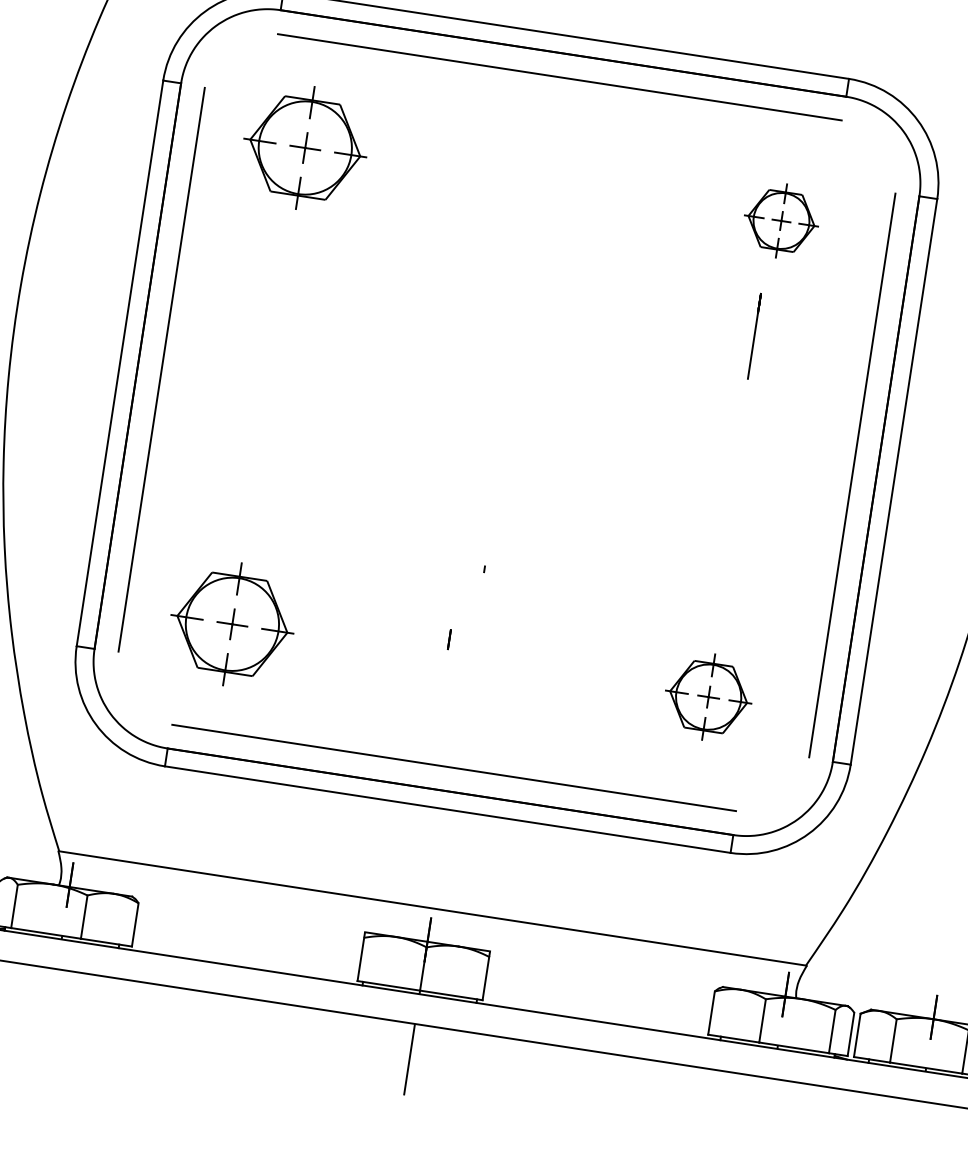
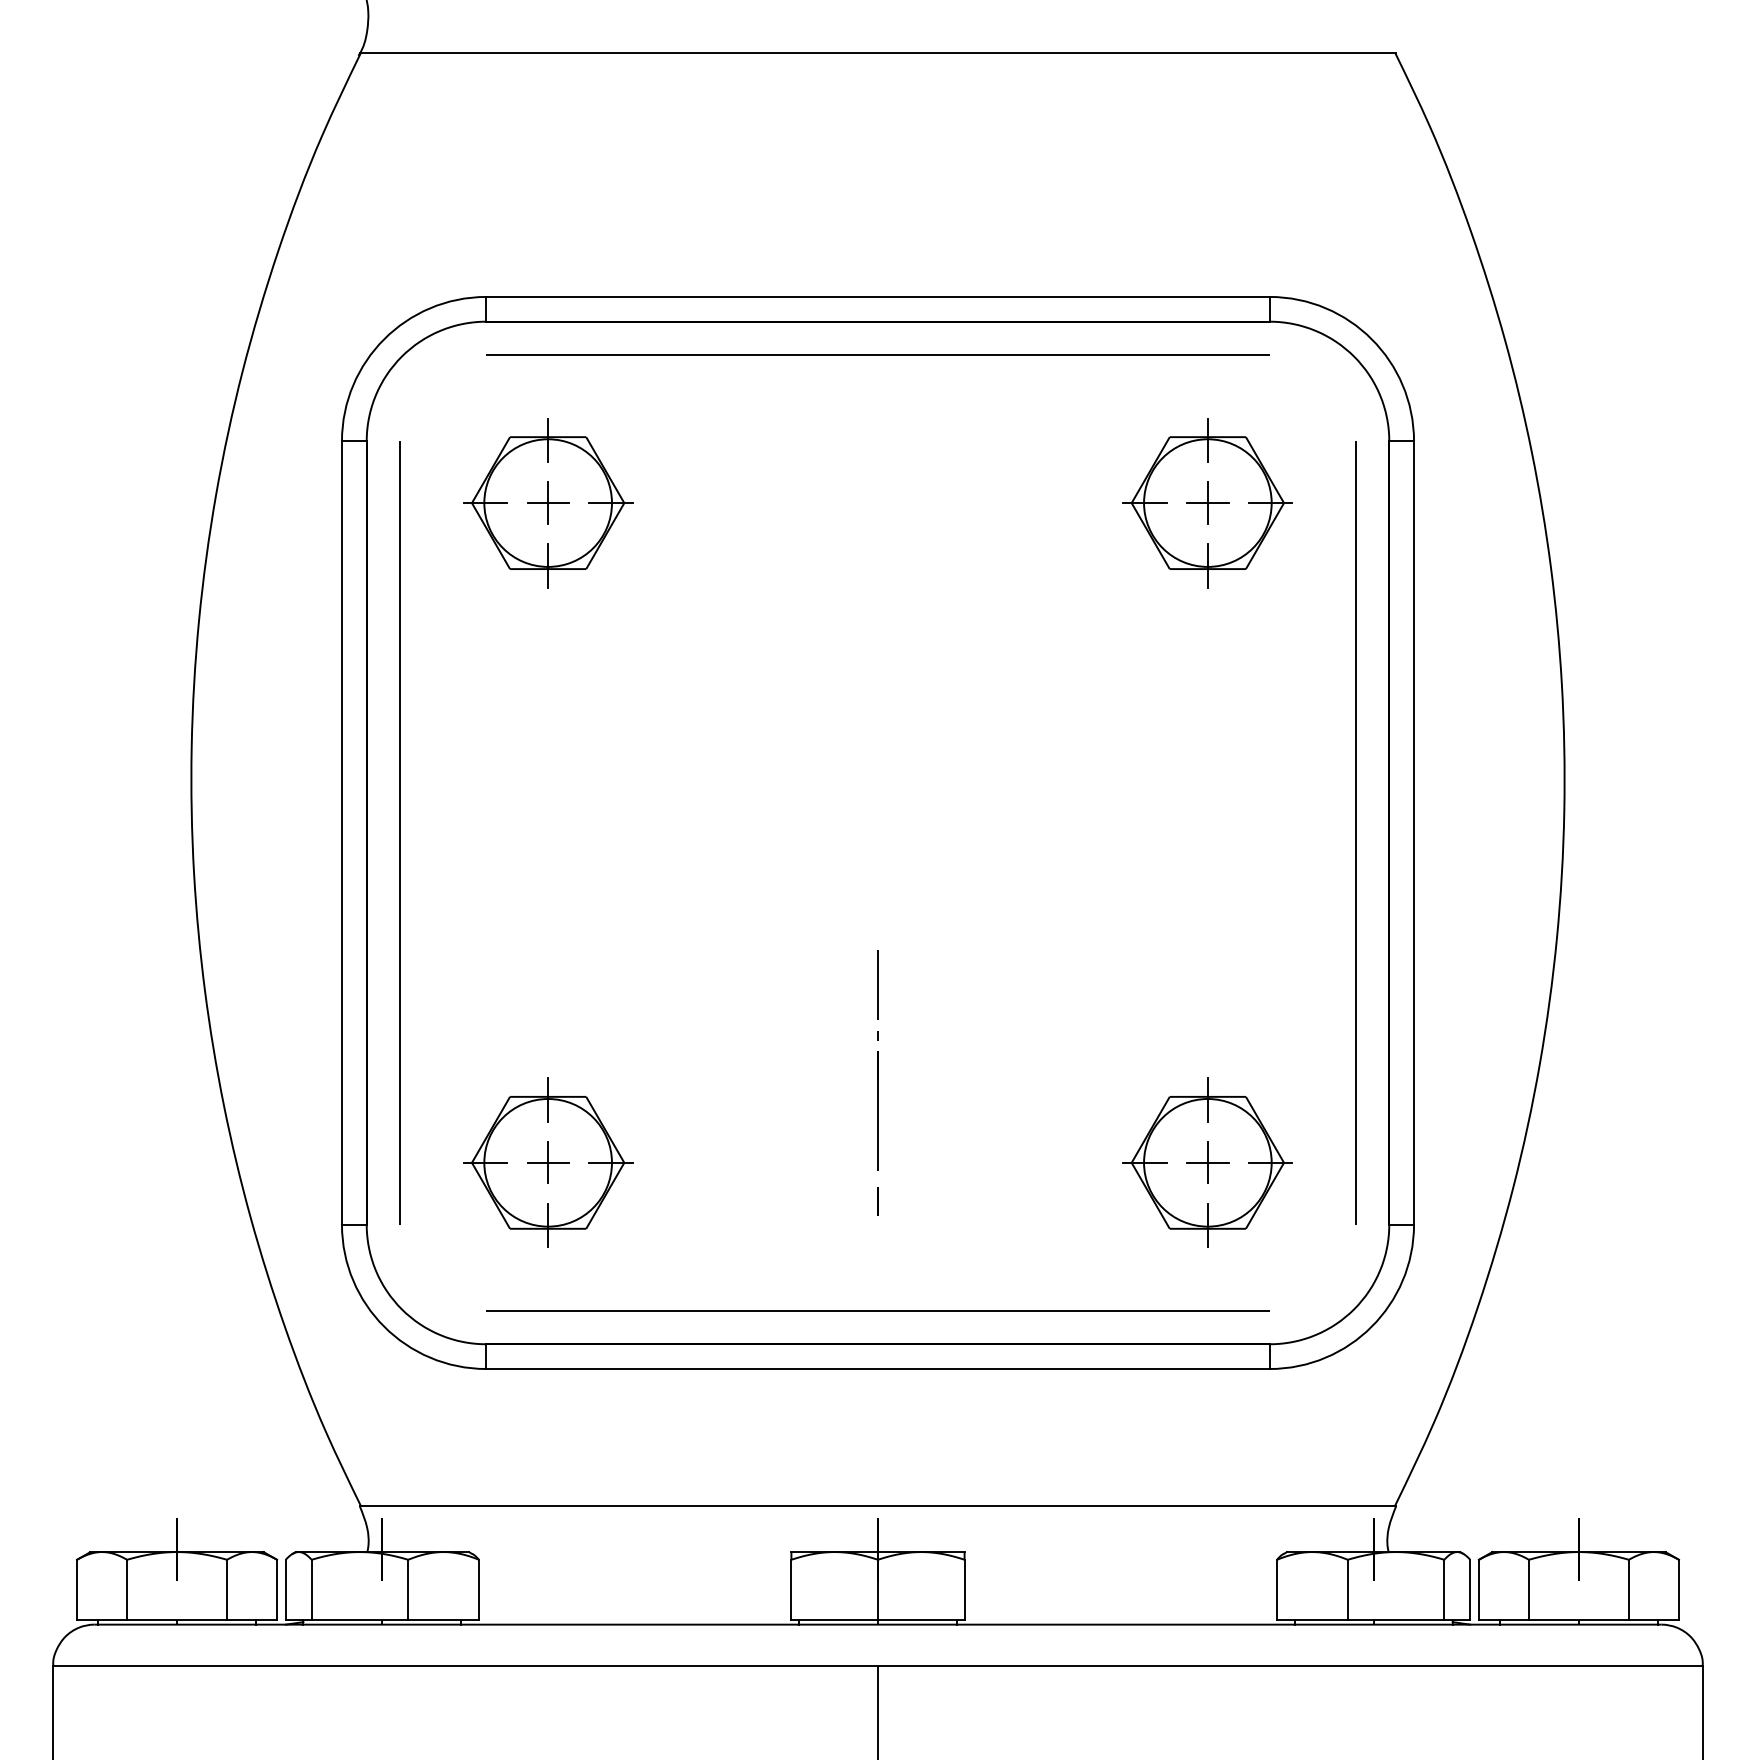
part: (781, 221) -> (1207, 503), size x1.67
line: (754, 335) -> (877, 1110), moved
line: (489, 531) -> (877, 984), added
line: (449, 639) -> (877, 1201), moved
part: (708, 696) -> (1207, 1162), size x1.43

